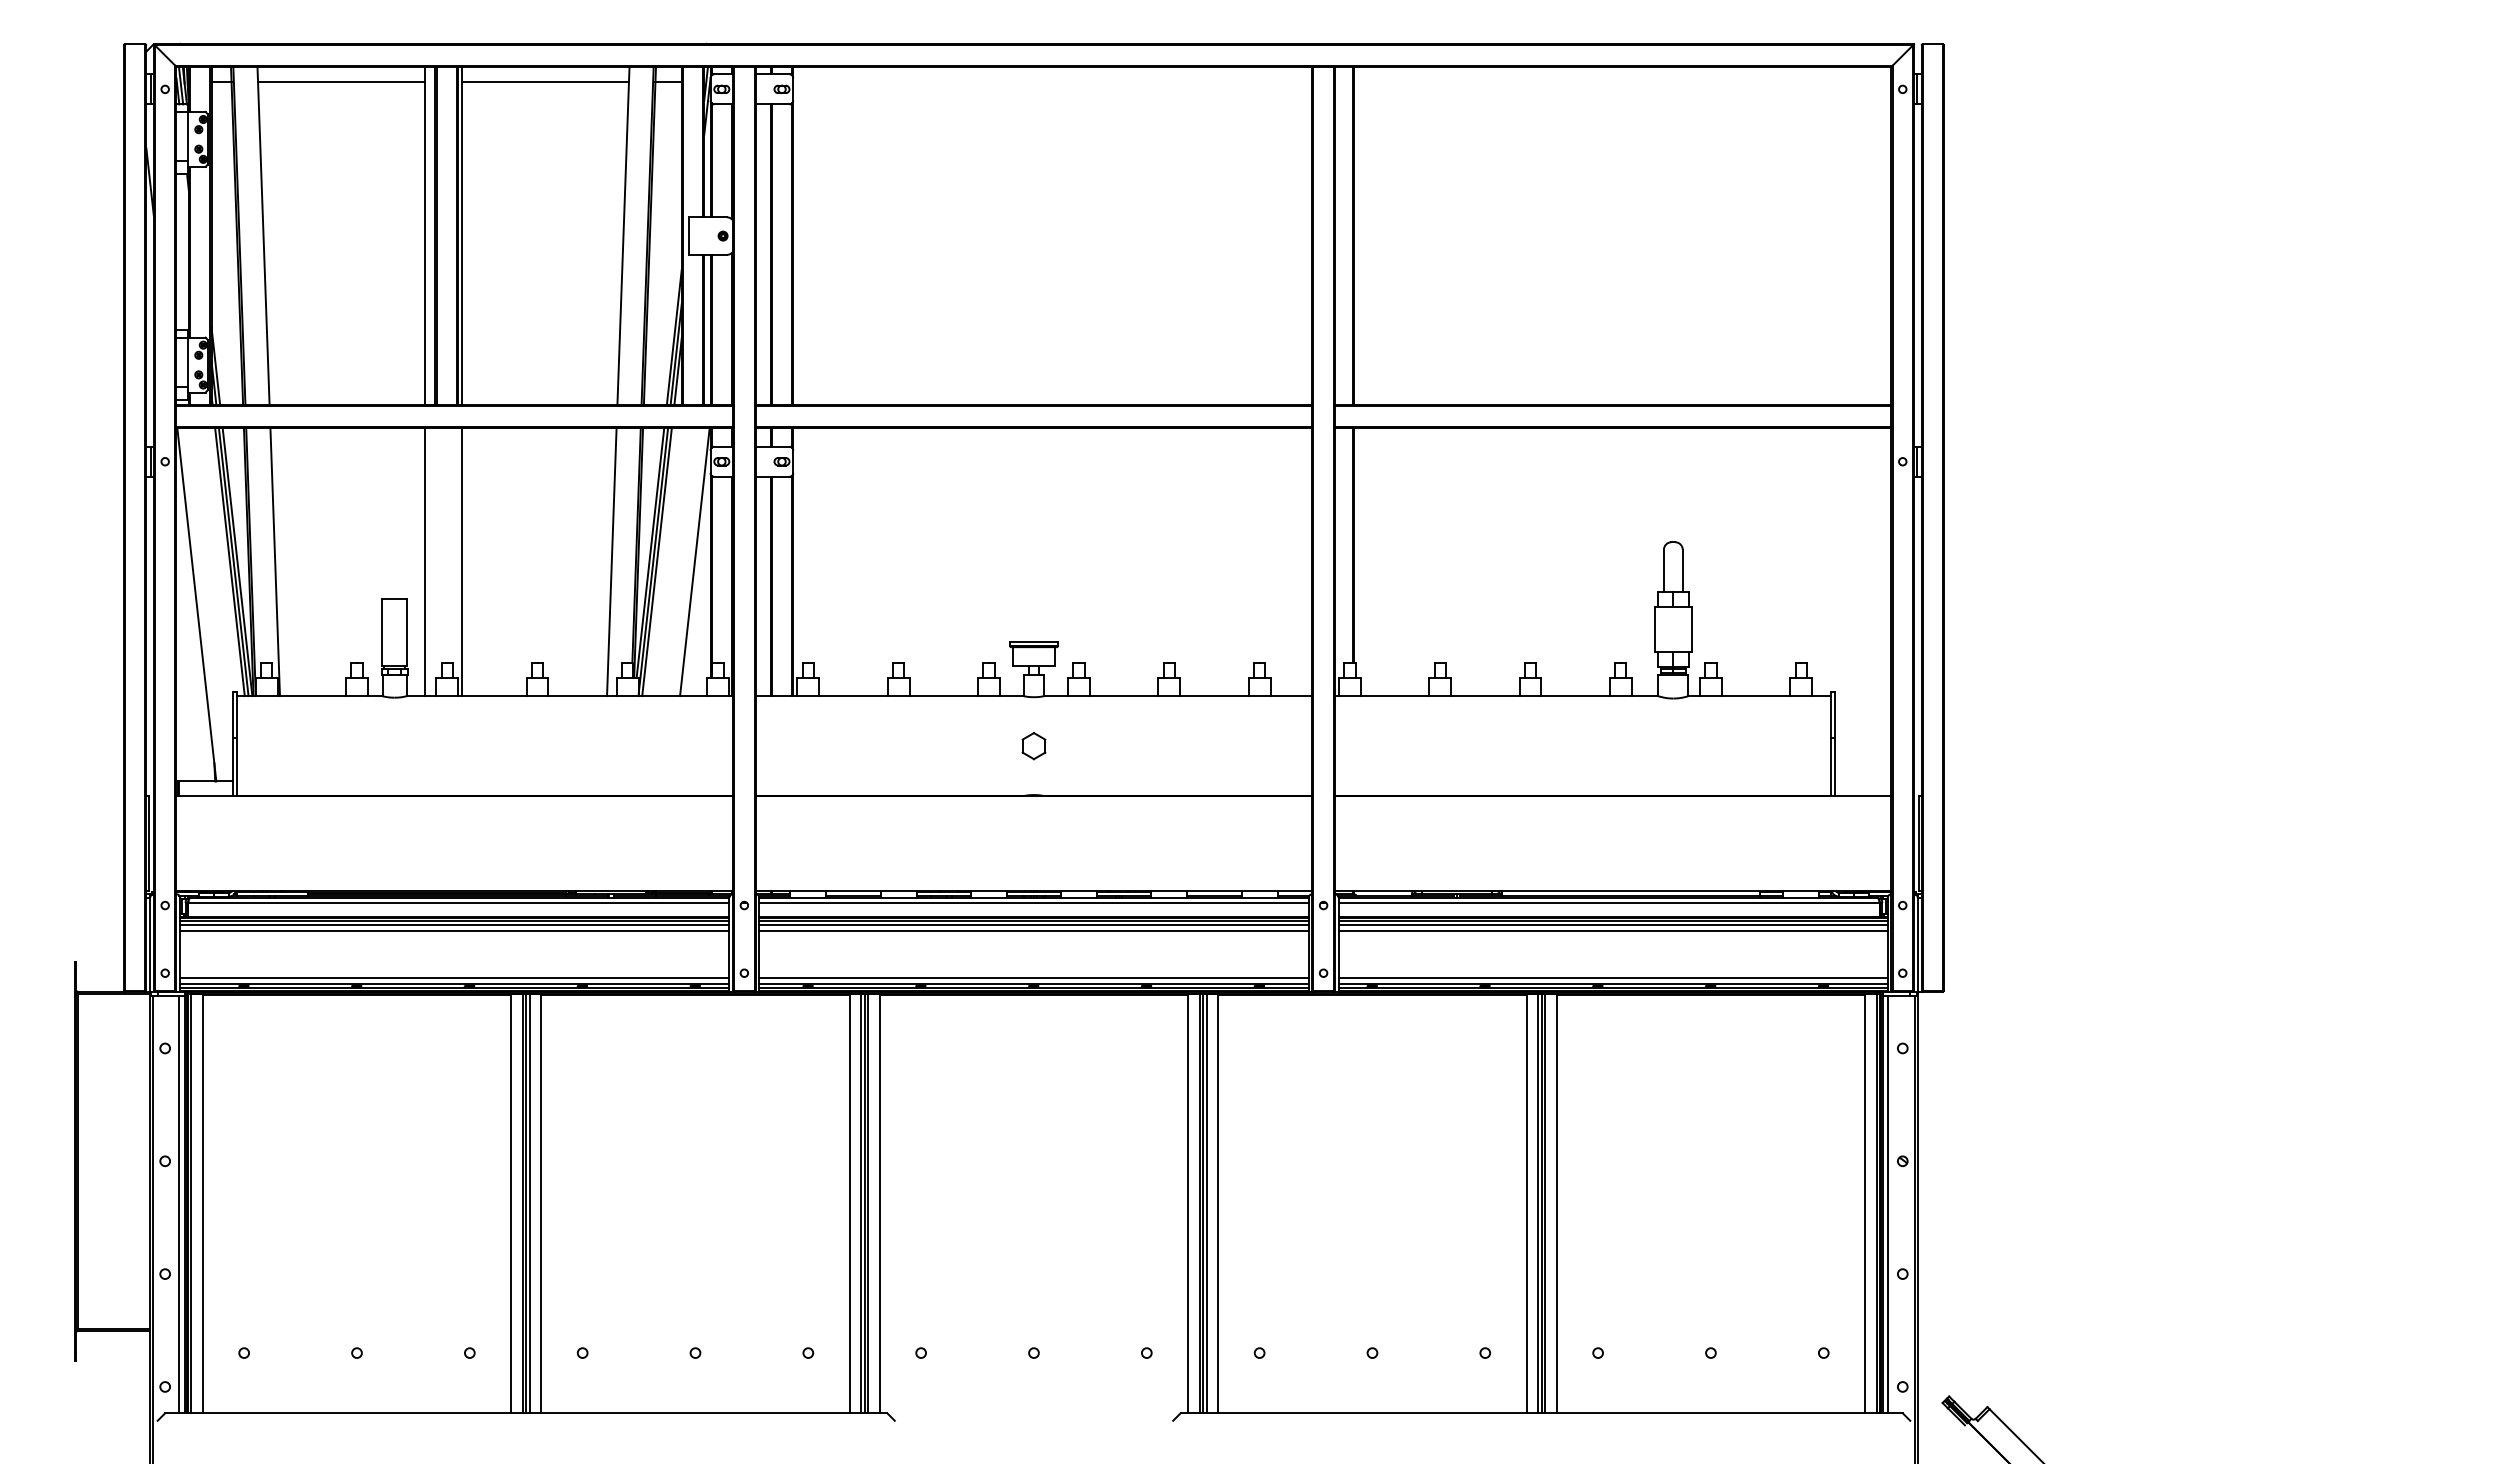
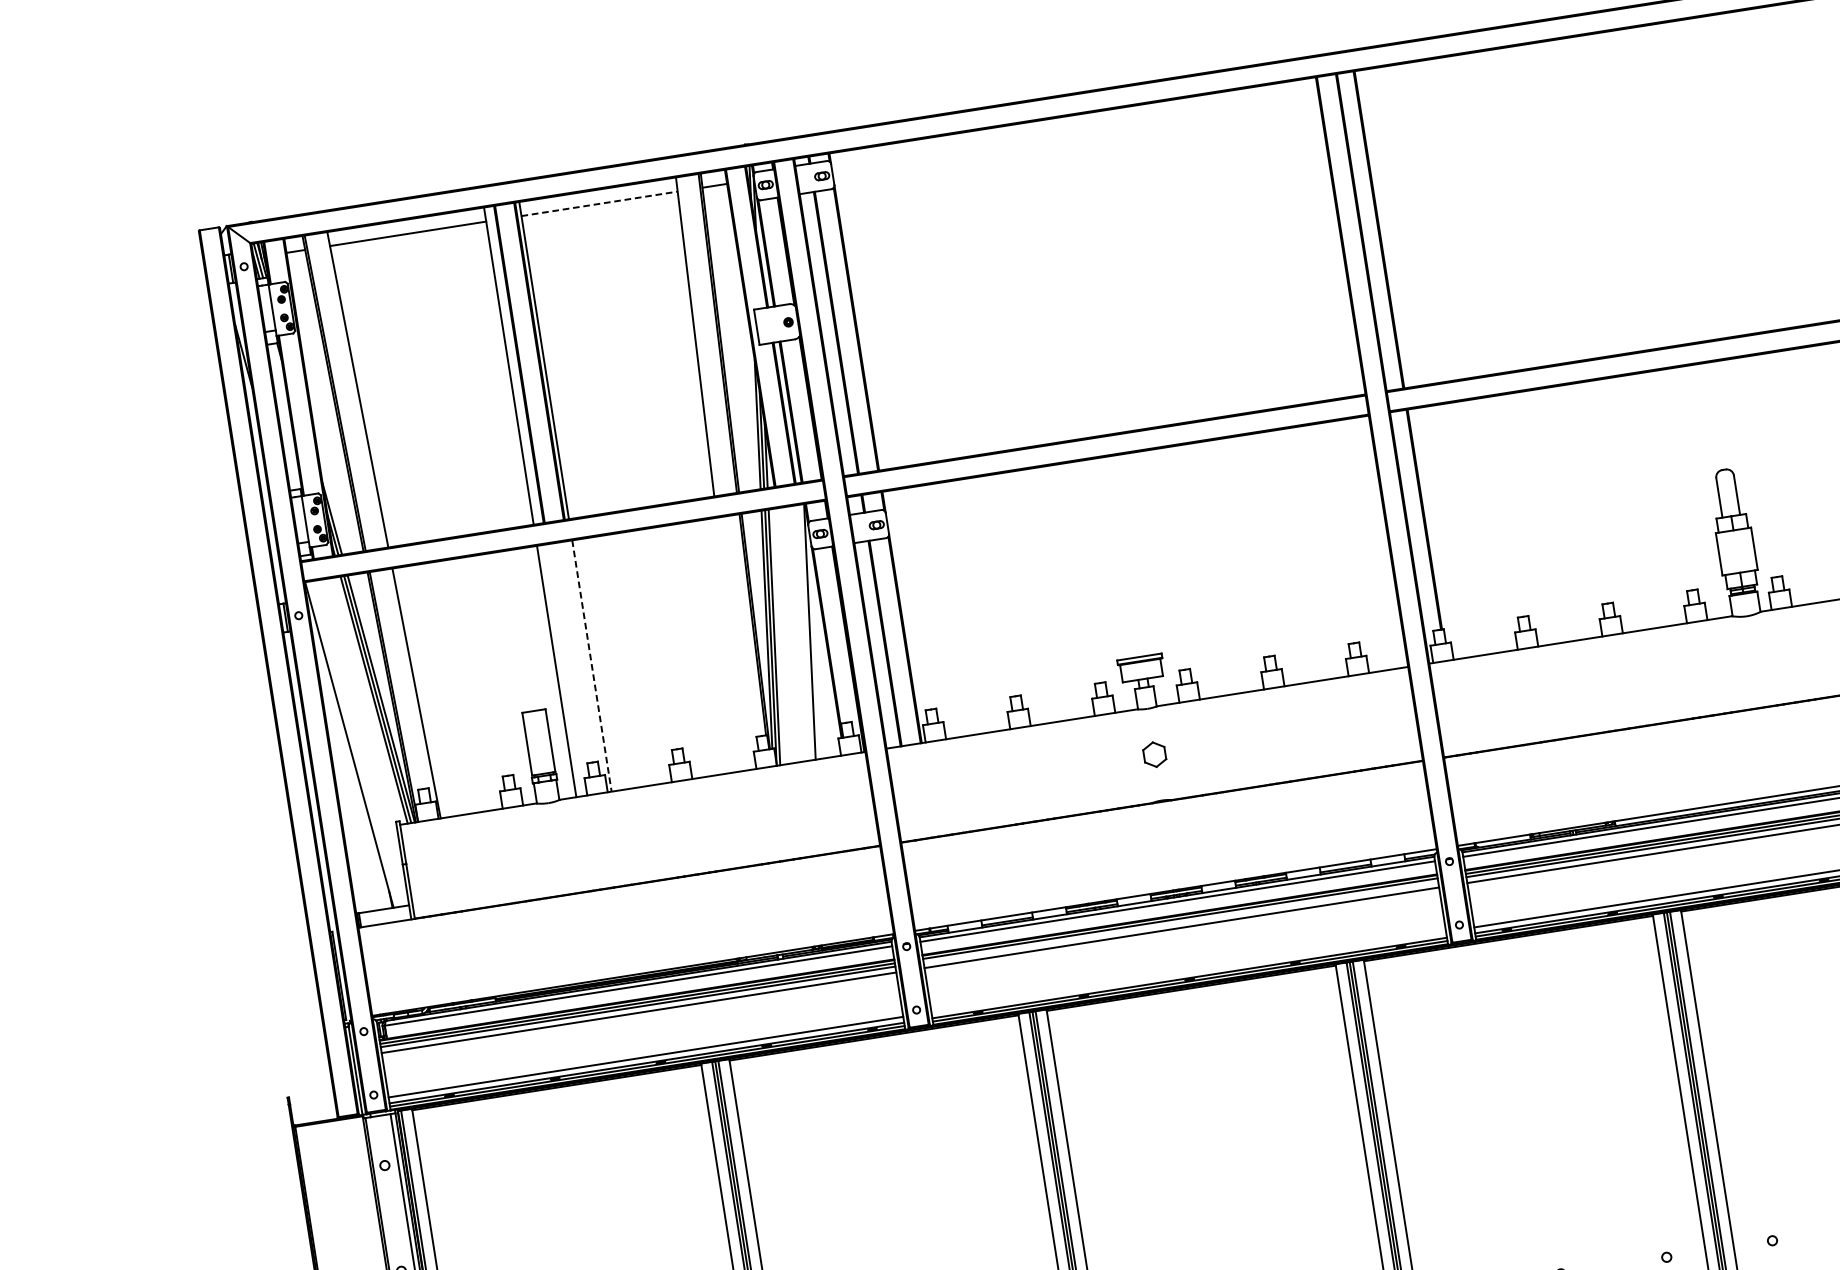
line: (546, 81) -> (600, 203), solid -> dashed
line: (611, 561) -> (731, 643), removed
line: (462, 562) -> (592, 666), solid -> dashed
line: (1033, 924) -> (1180, 921), removed
line: (1033, 978) -> (1188, 972), removed

